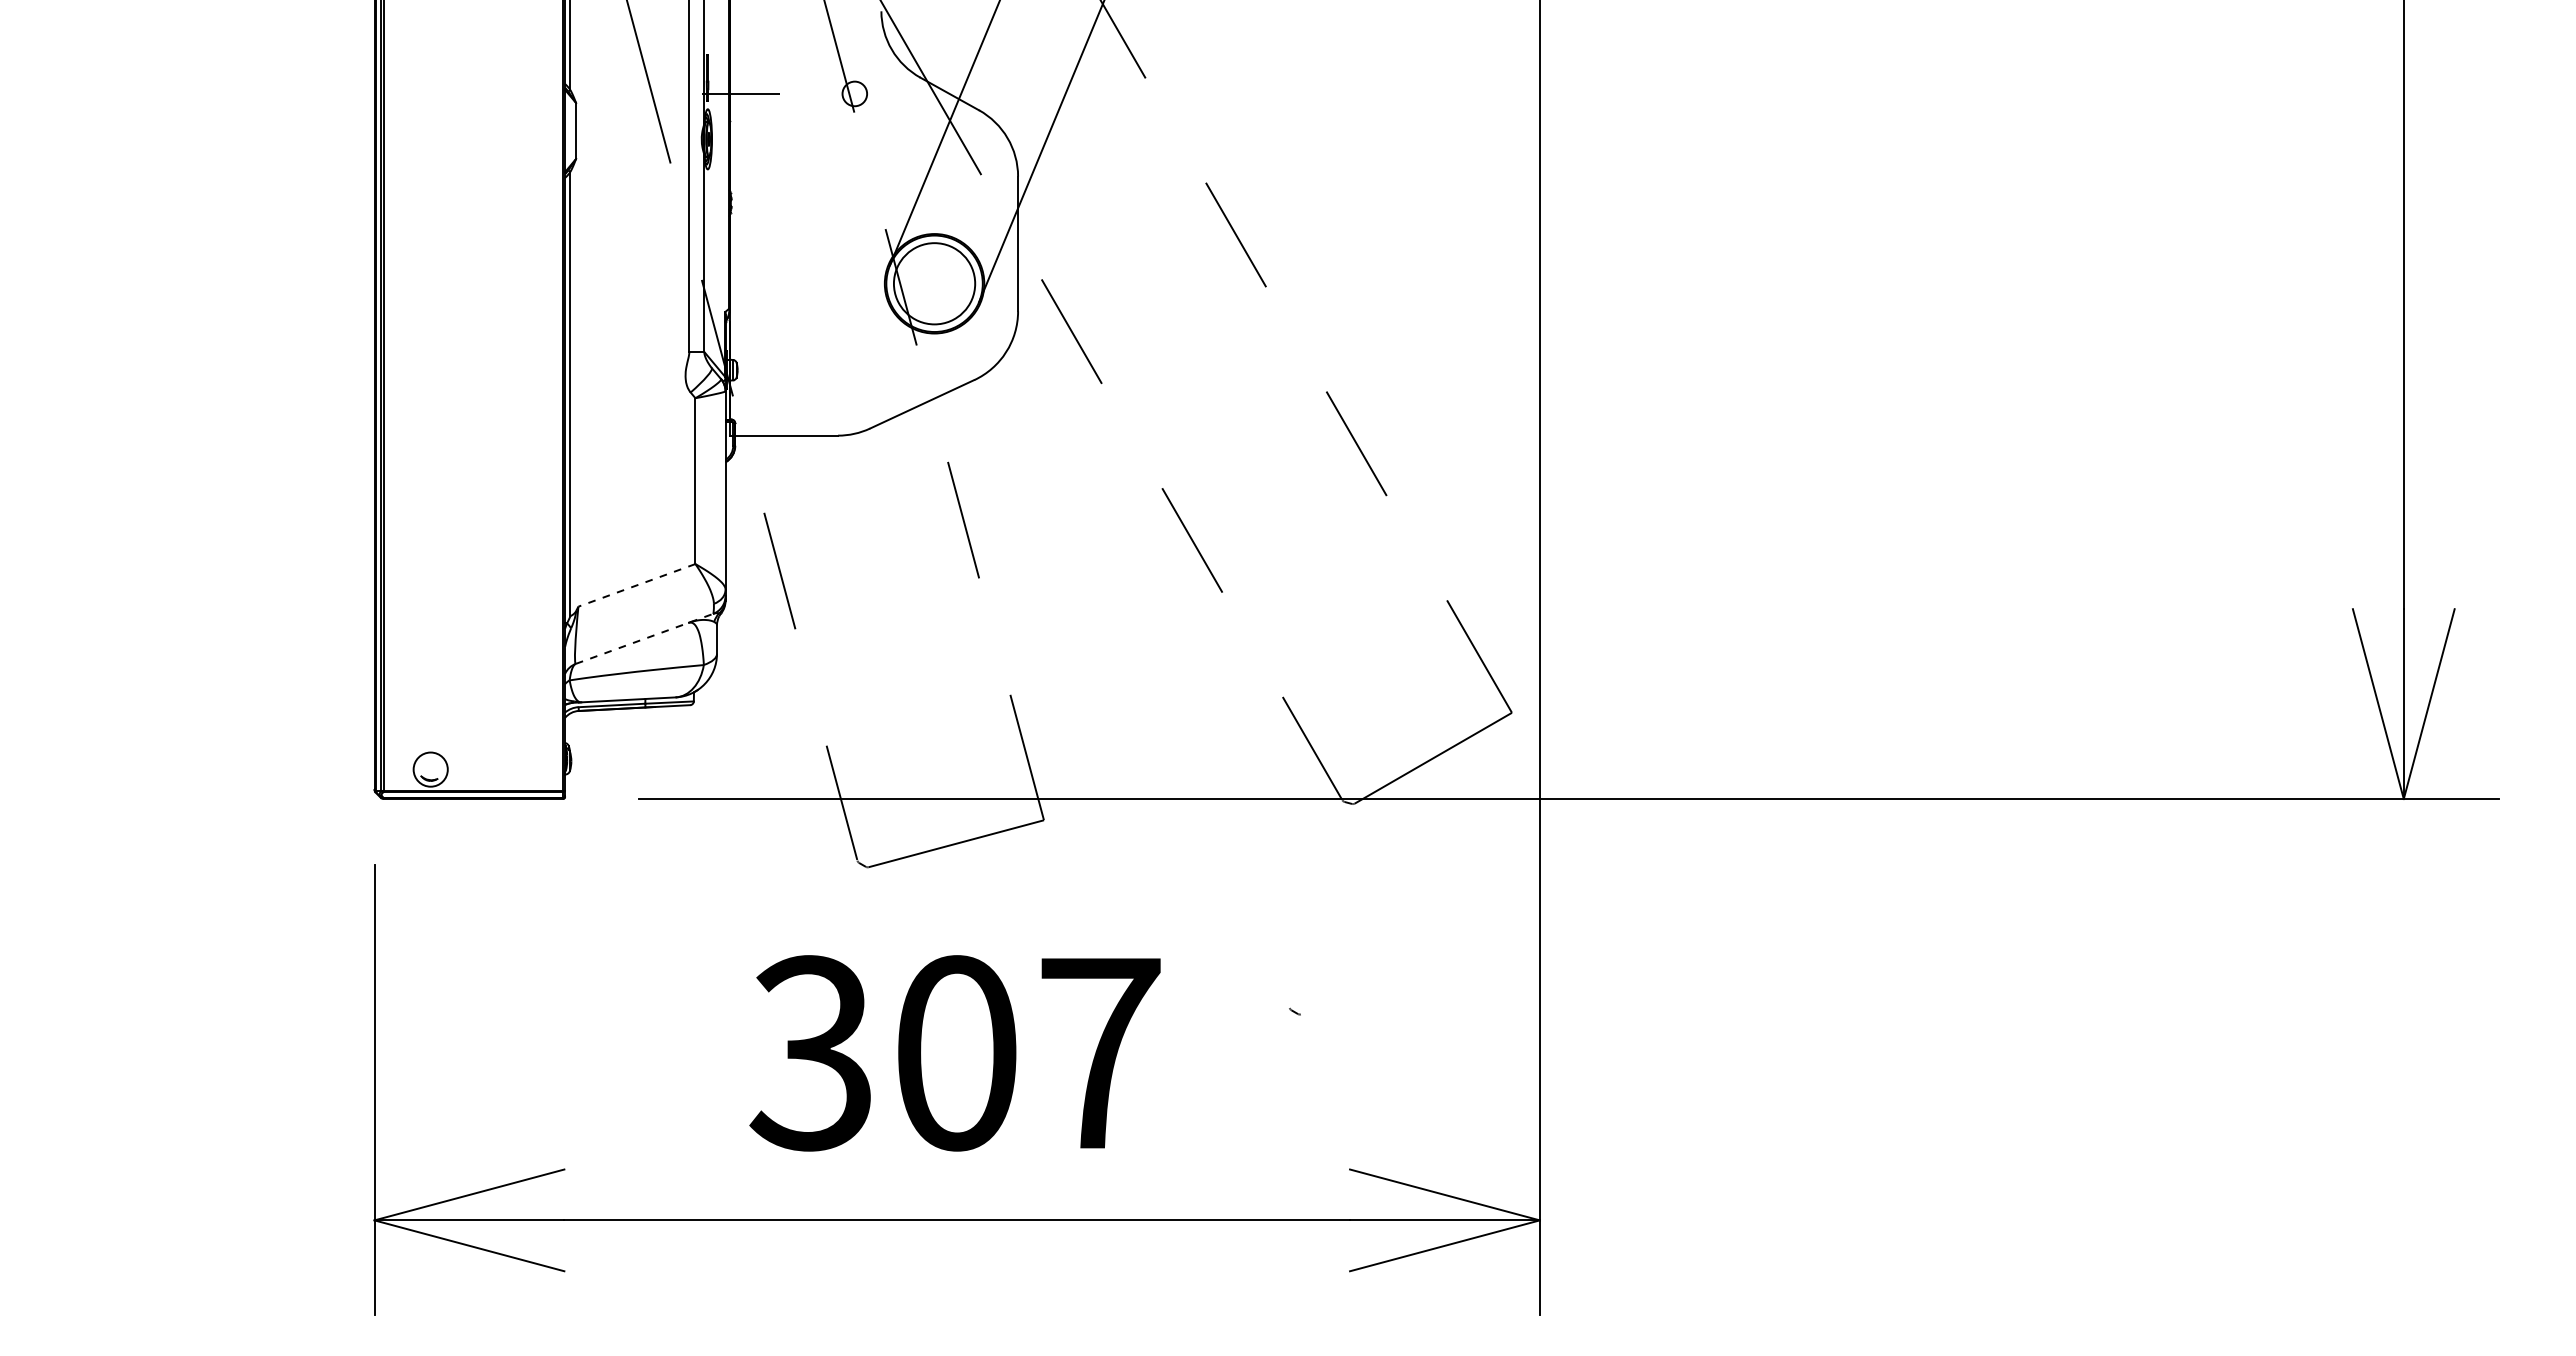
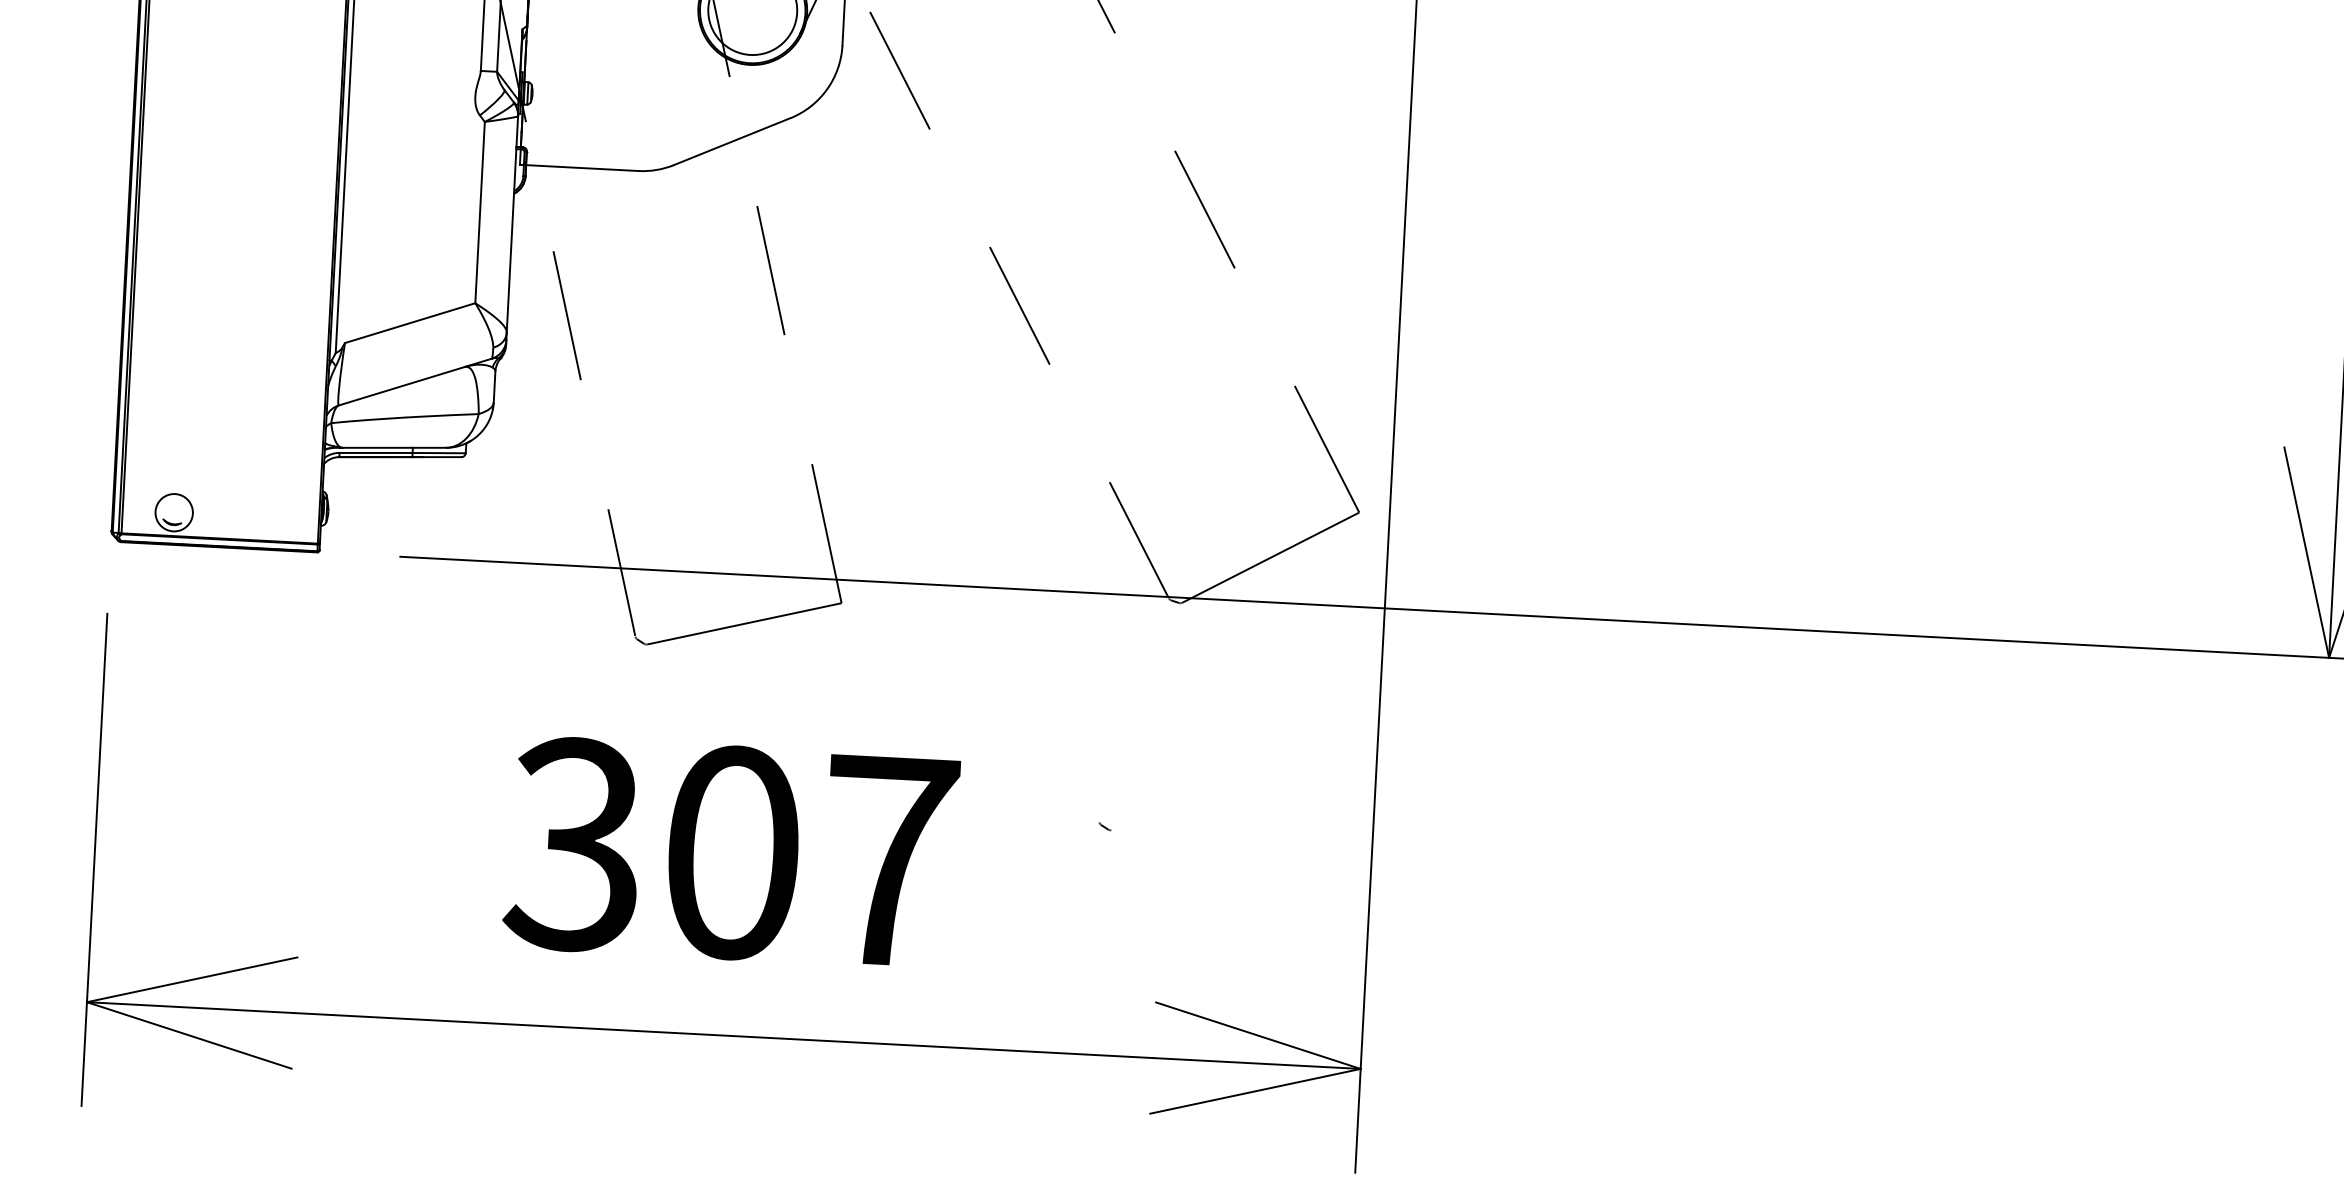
line: (636, 585) -> (409, 323), dashed -> solid
line: (644, 638) -> (415, 381), dashed -> solid

